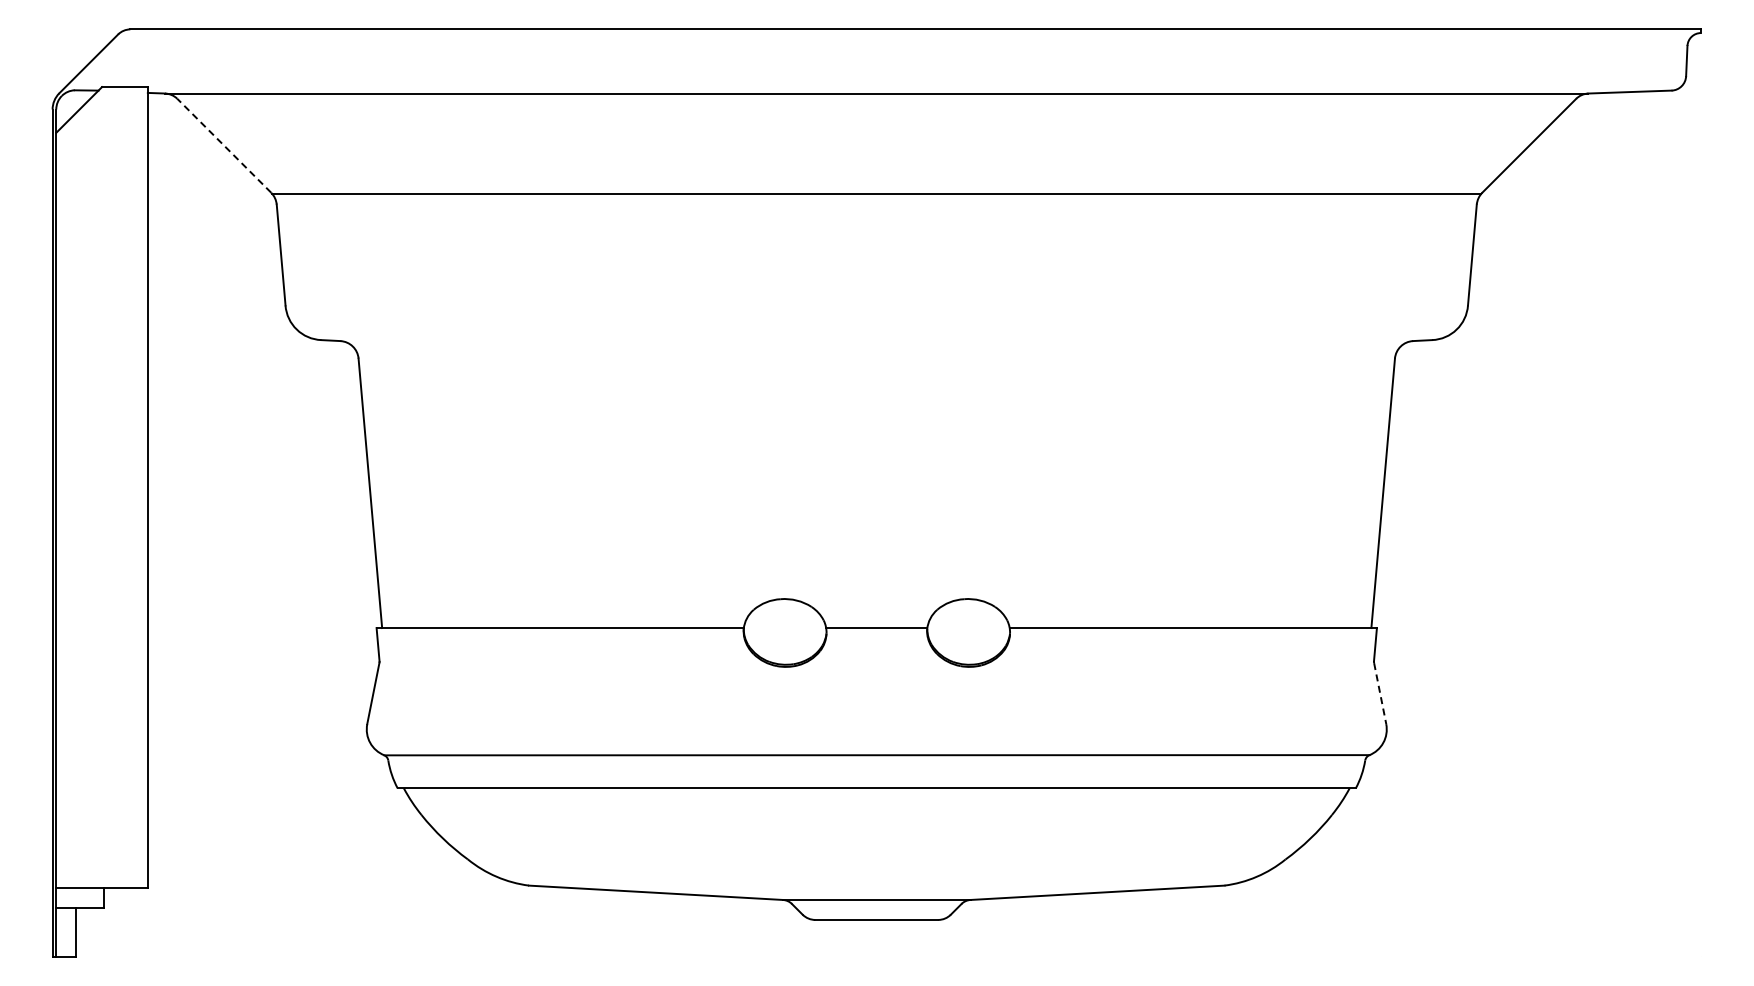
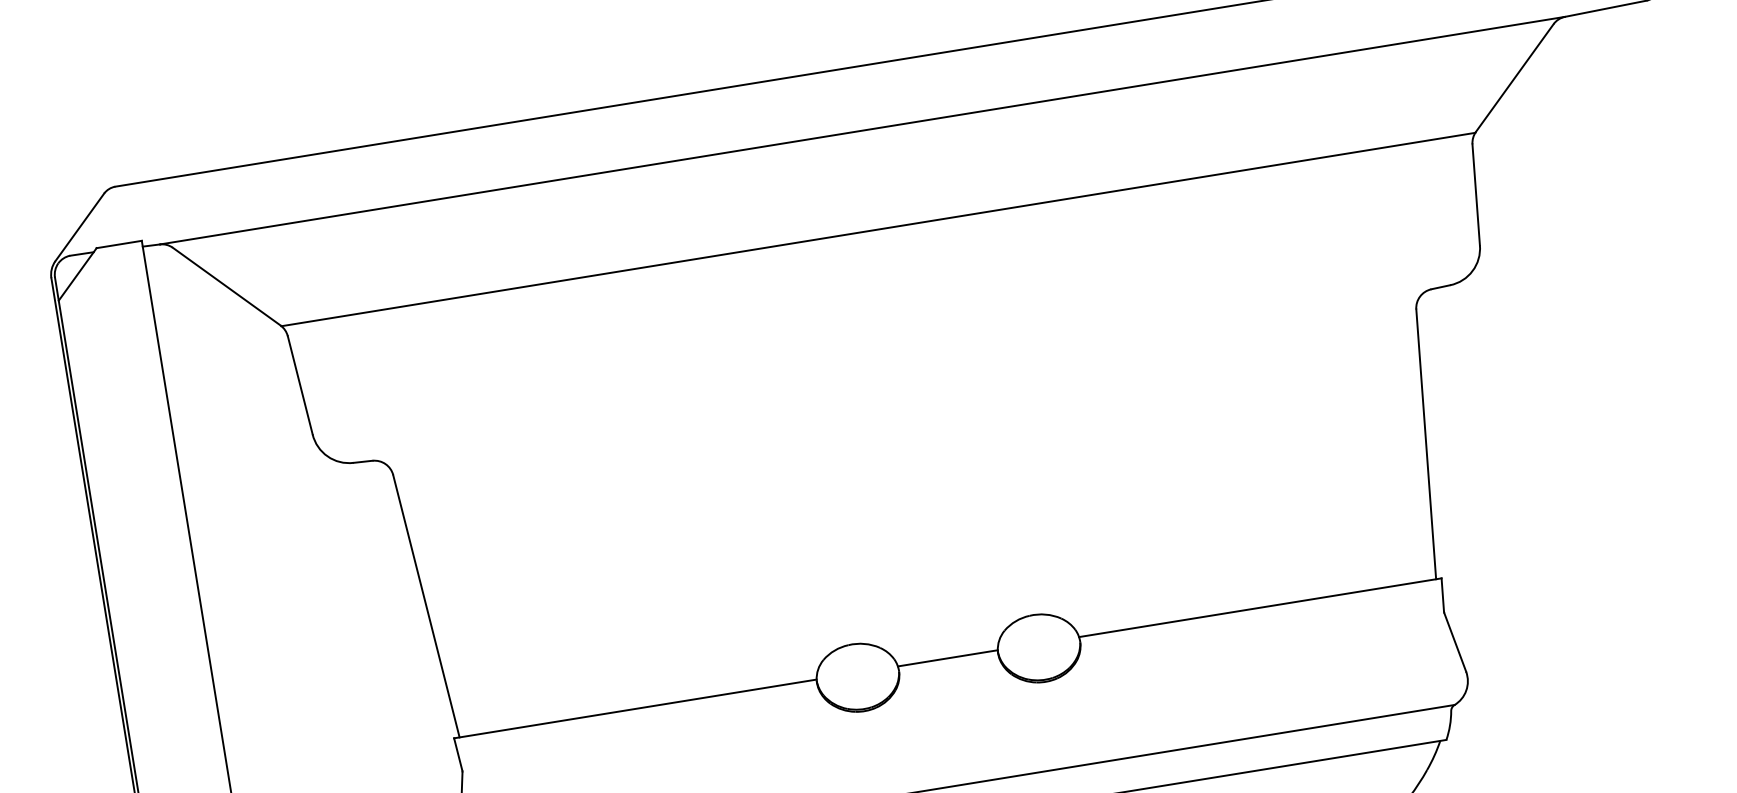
line: (223, 145) -> (225, 286), dashed -> solid
line: (1380, 694) -> (1455, 643), dashed -> solid

